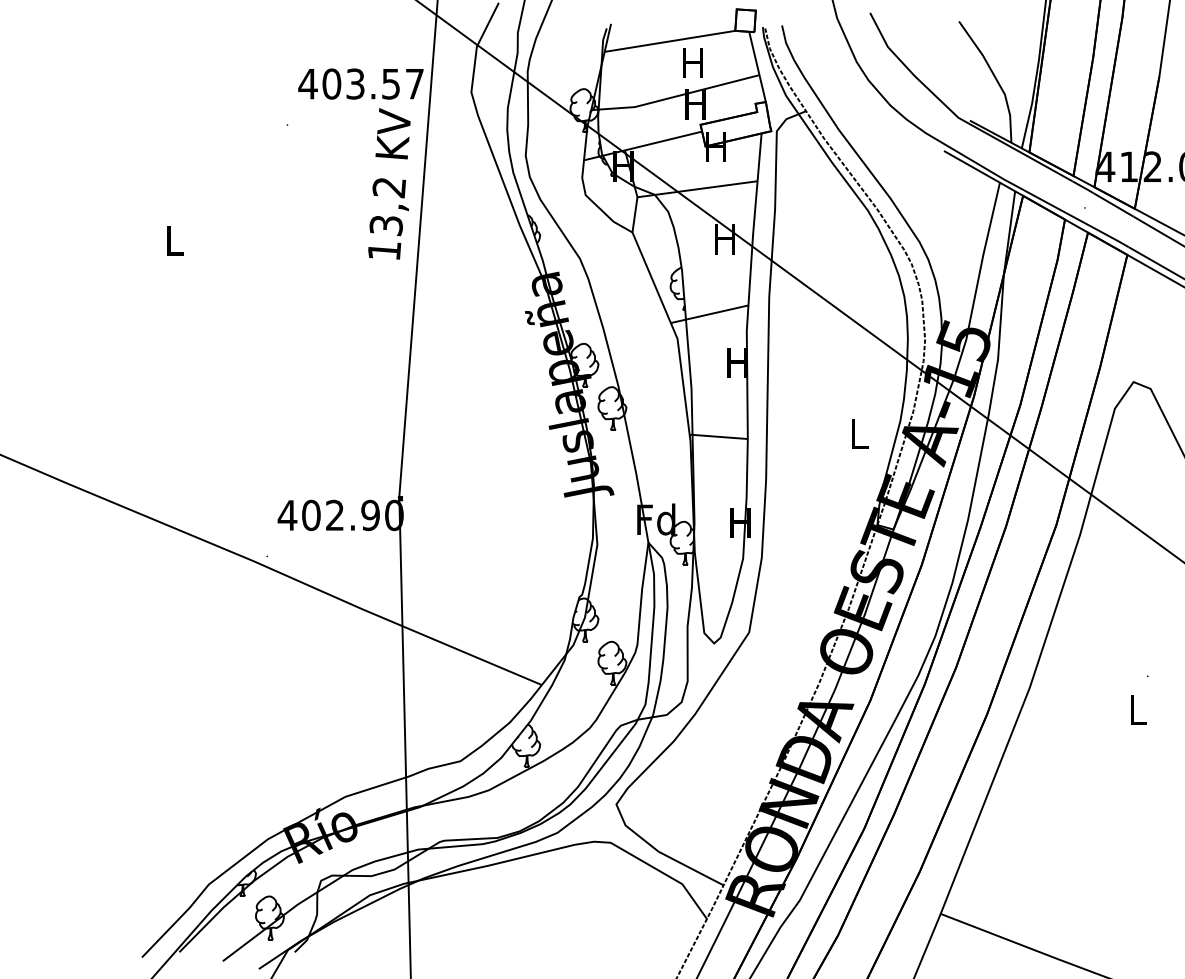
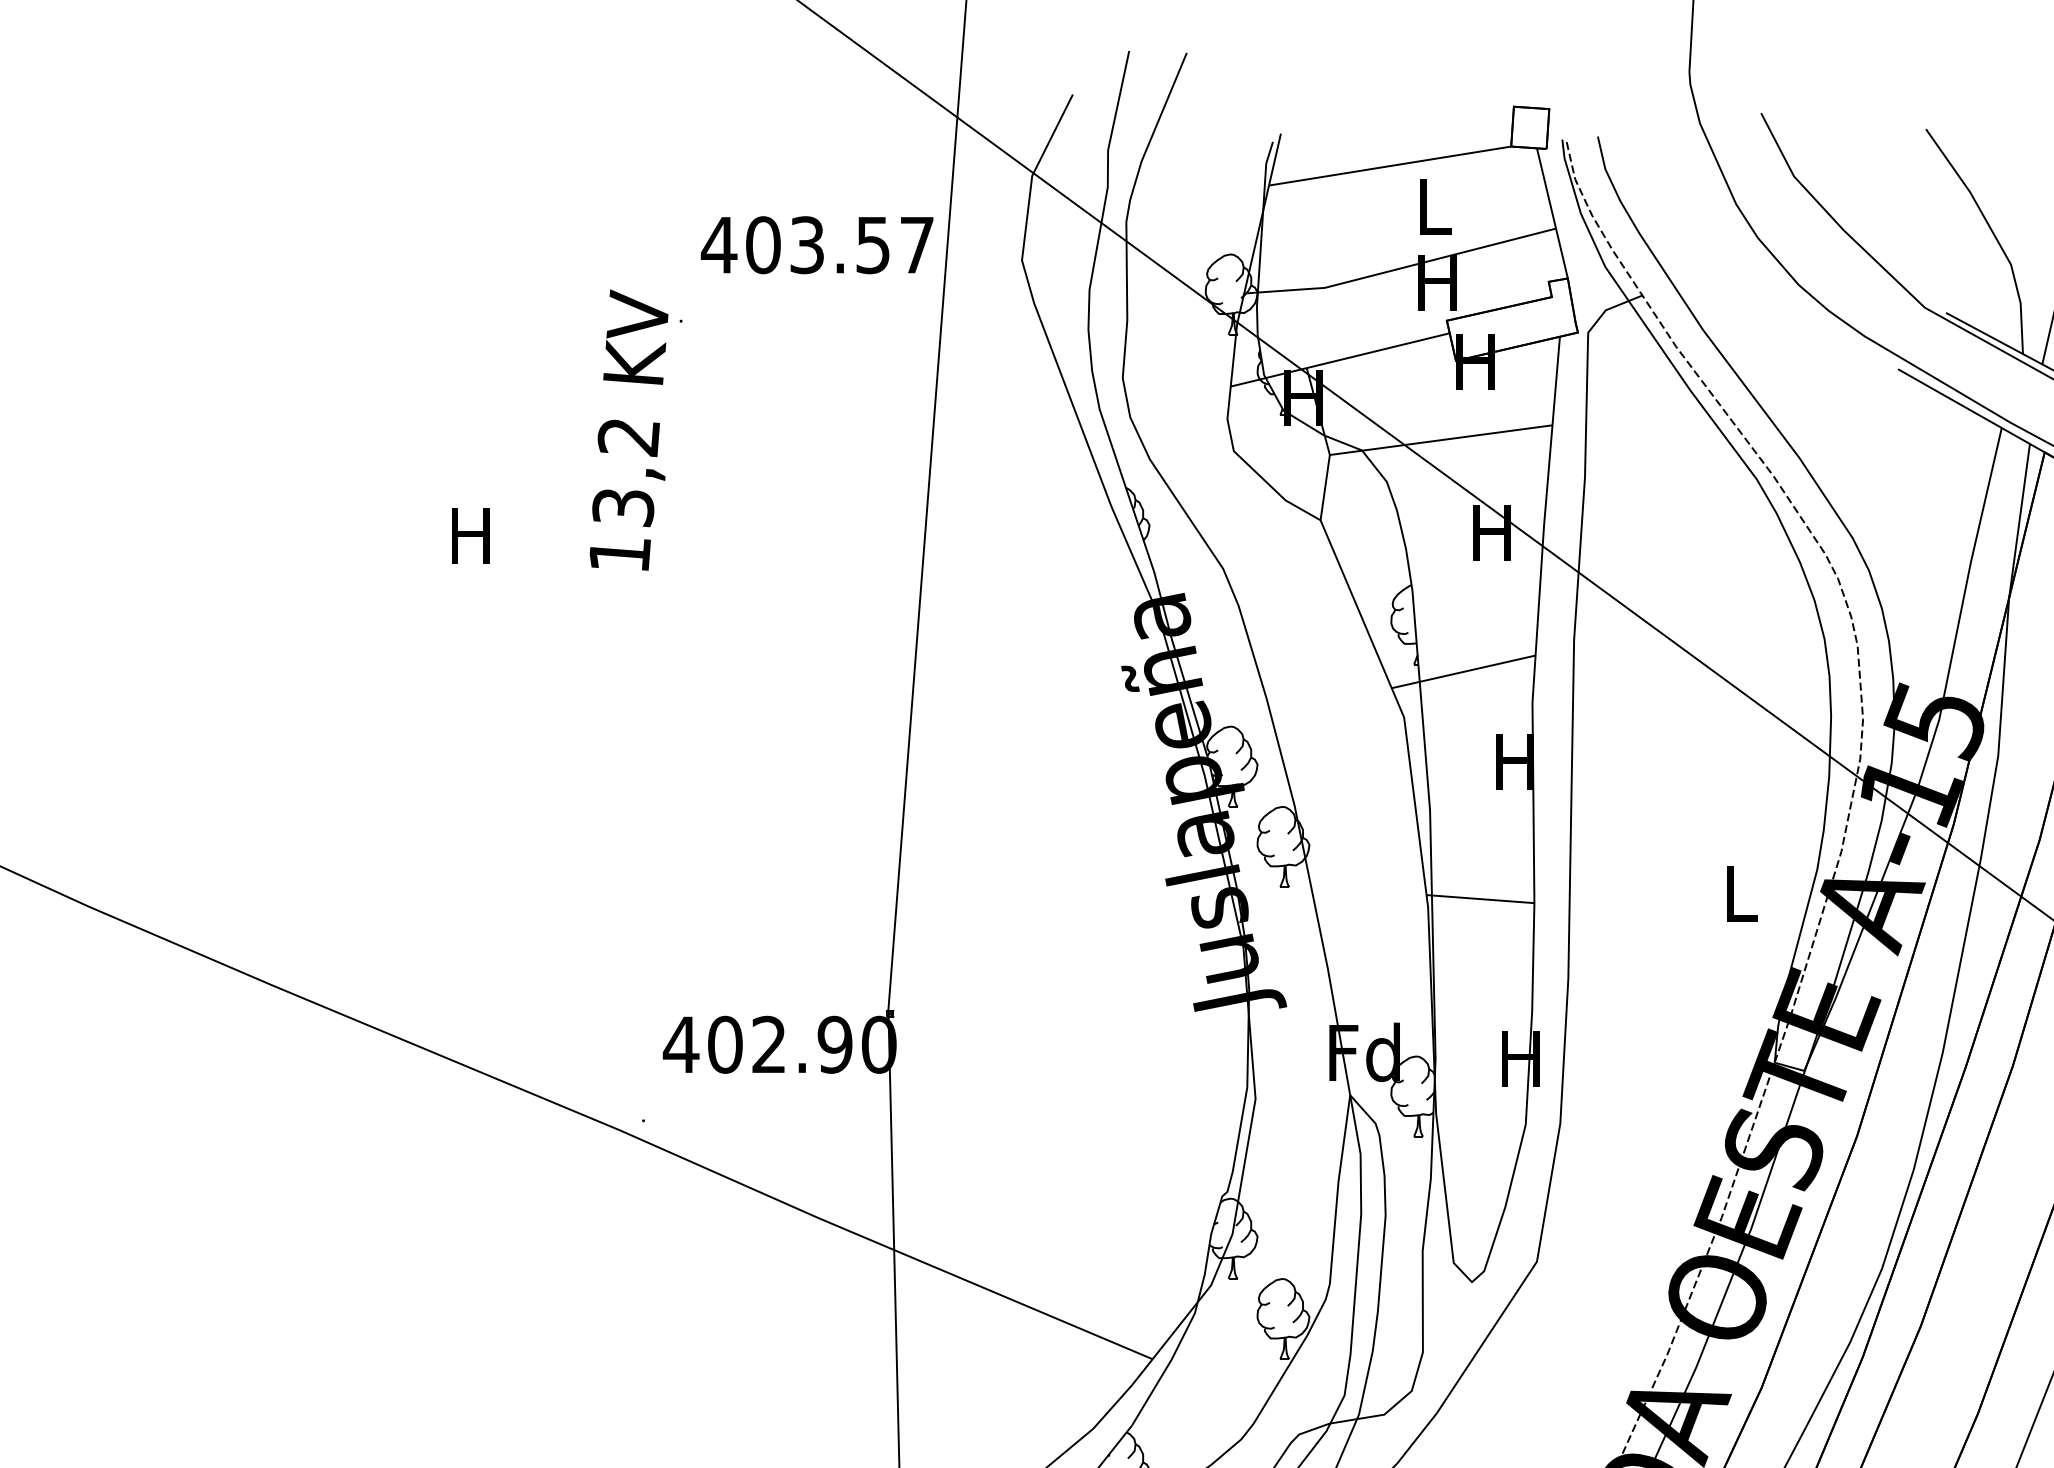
text: (692, 62) -> (1431, 205), H -> L
text: (389, 183) -> (629, 429), moved
text: (173, 240) -> (469, 535), L -> H

